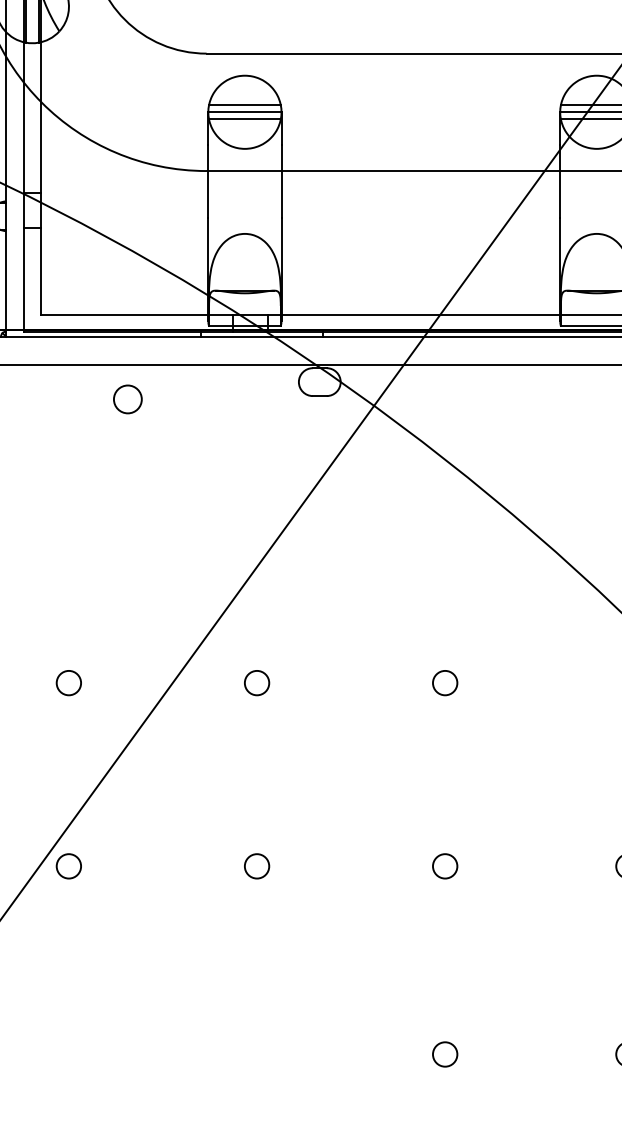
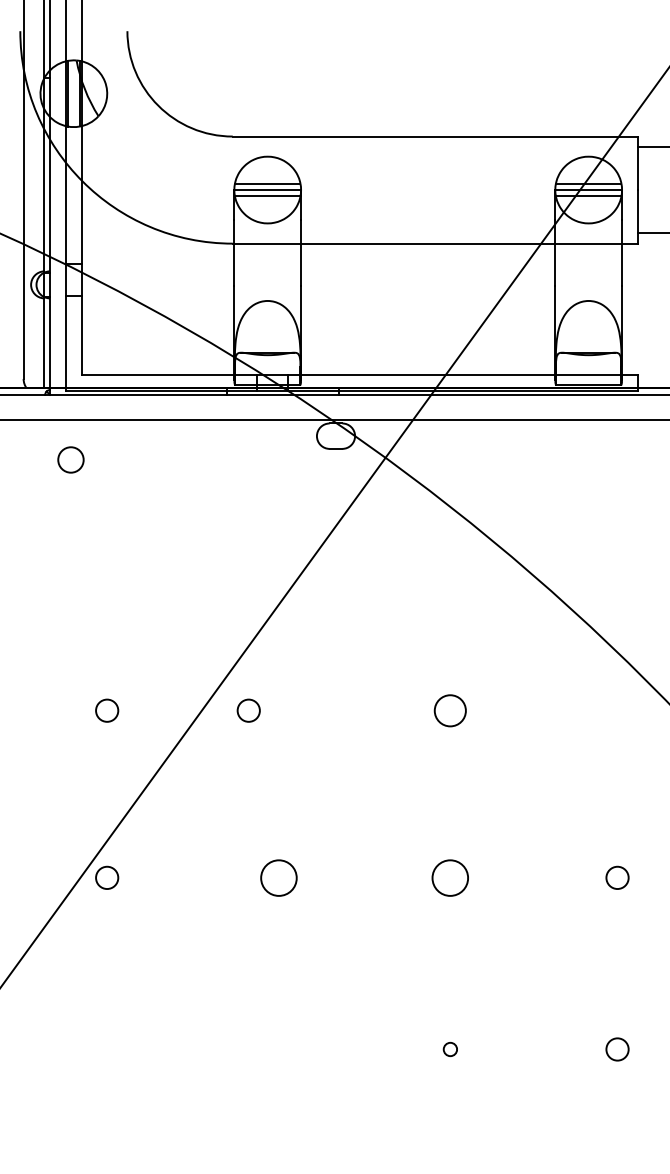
circle: (127, 398) -> (70, 459), moved
circle: (256, 682) -> (248, 710), moved
circle: (445, 682) -> (450, 710), size x1.4
circle: (256, 865) -> (278, 877), size x1.6
circle: (445, 865) -> (450, 877), size x1.6
circle: (445, 1054) -> (450, 1049), size x0.6

